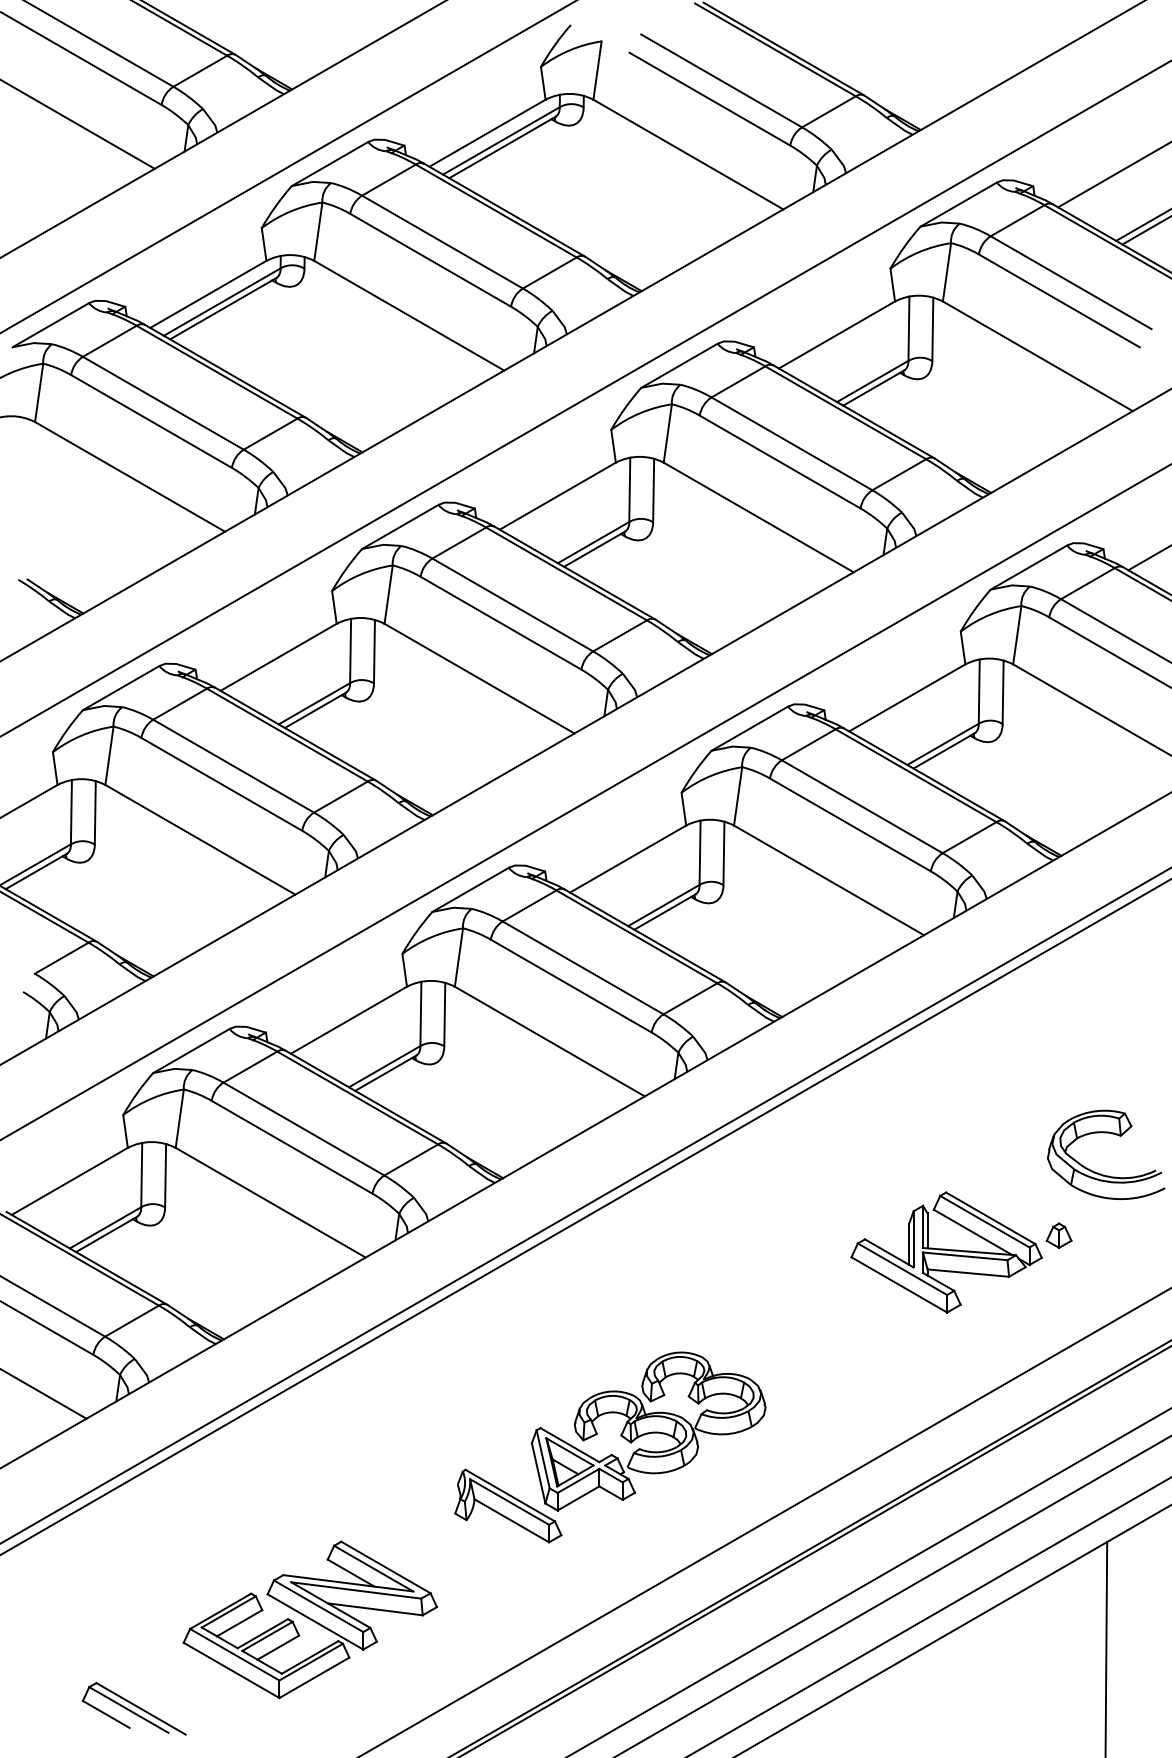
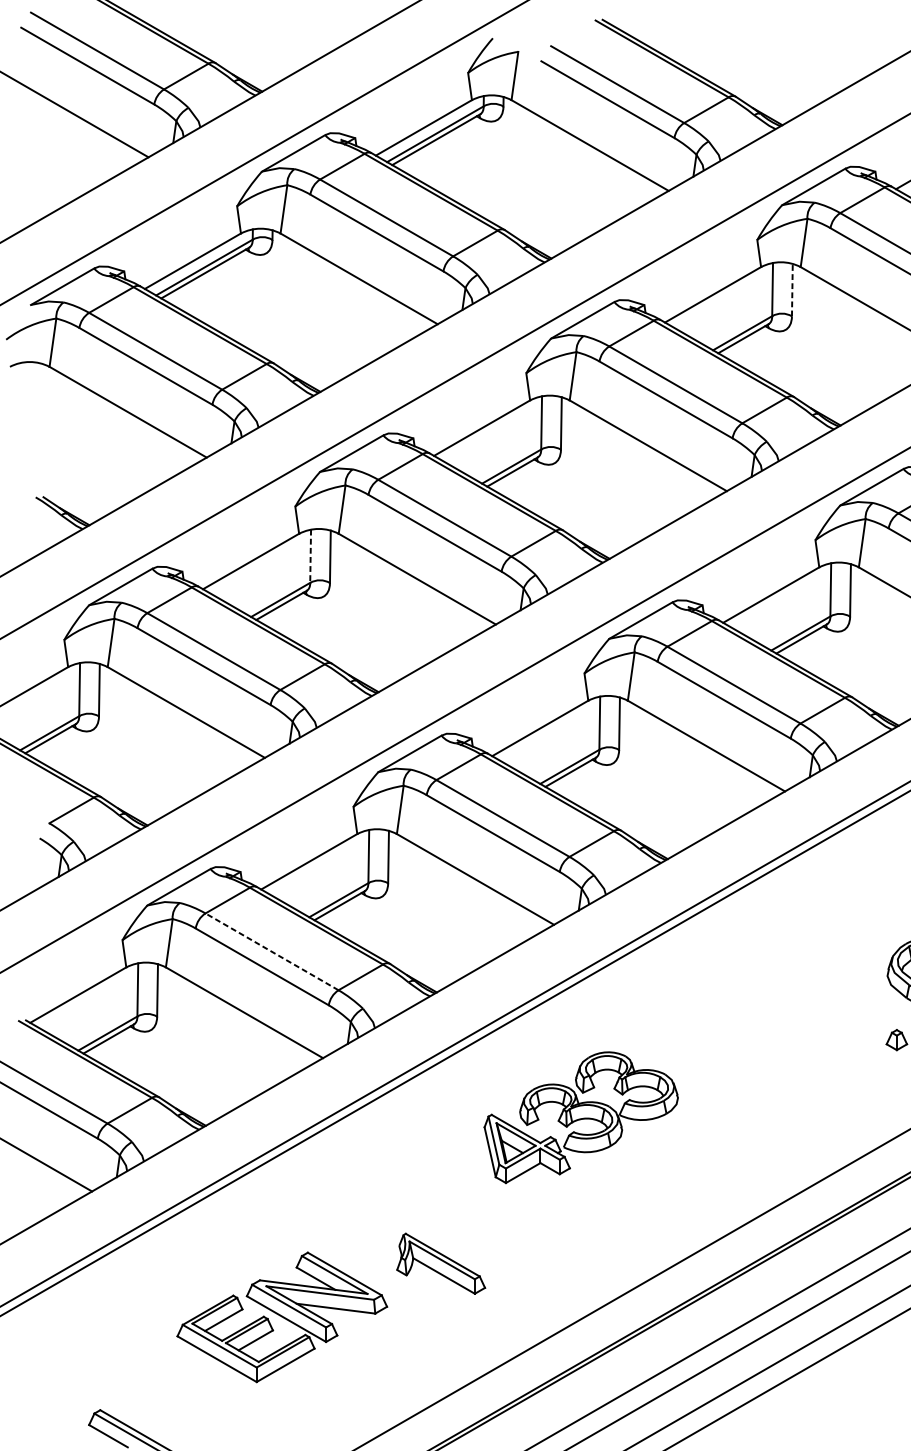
line: (932, 329) -> (792, 290), solid -> dashed
line: (350, 651) -> (310, 556), solid -> dashed
line: (303, 1129) -> (271, 952), solid -> dashed
part: (946, 1252) -> (803, 1053), removed
part: (648, 1431) -> (581, 1117), moved
part: (310, 1619) -> (282, 1317), moved

